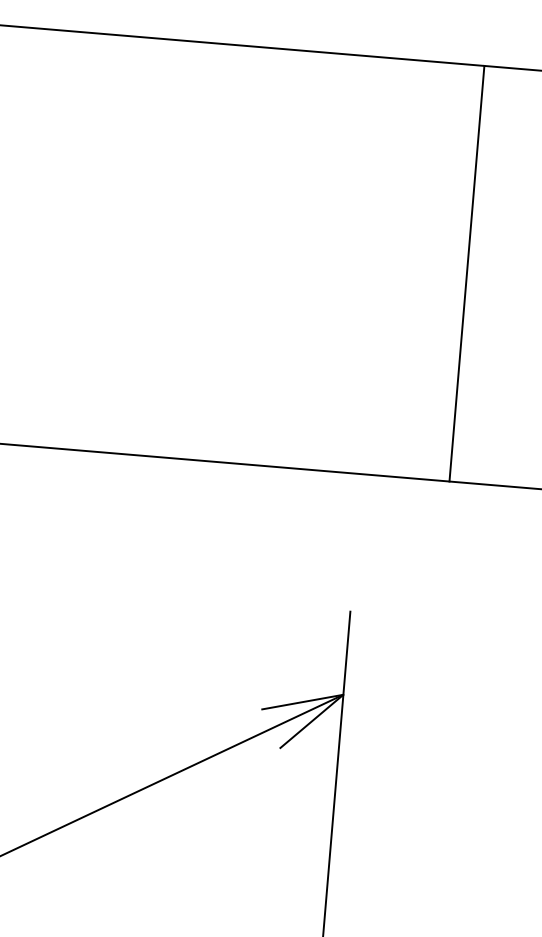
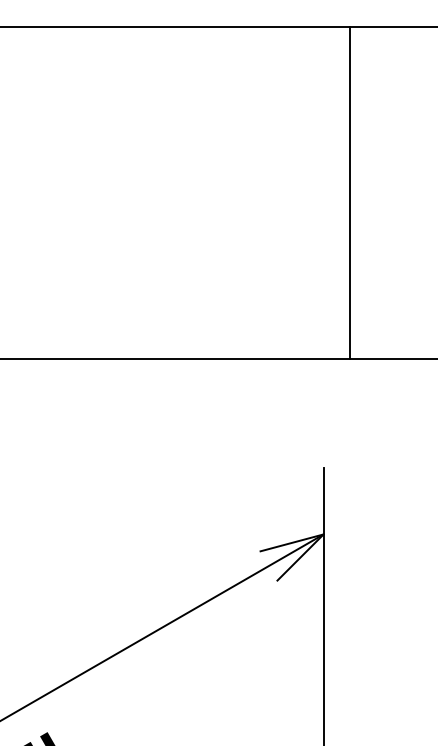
line: (467, 273) -> (350, 192), moved

